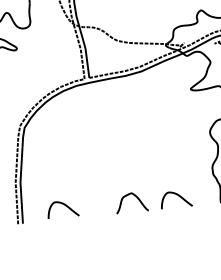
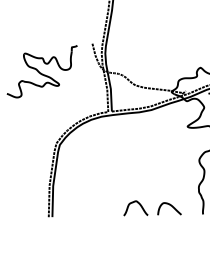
curve: (64, 206) -> (84, 206), removed

